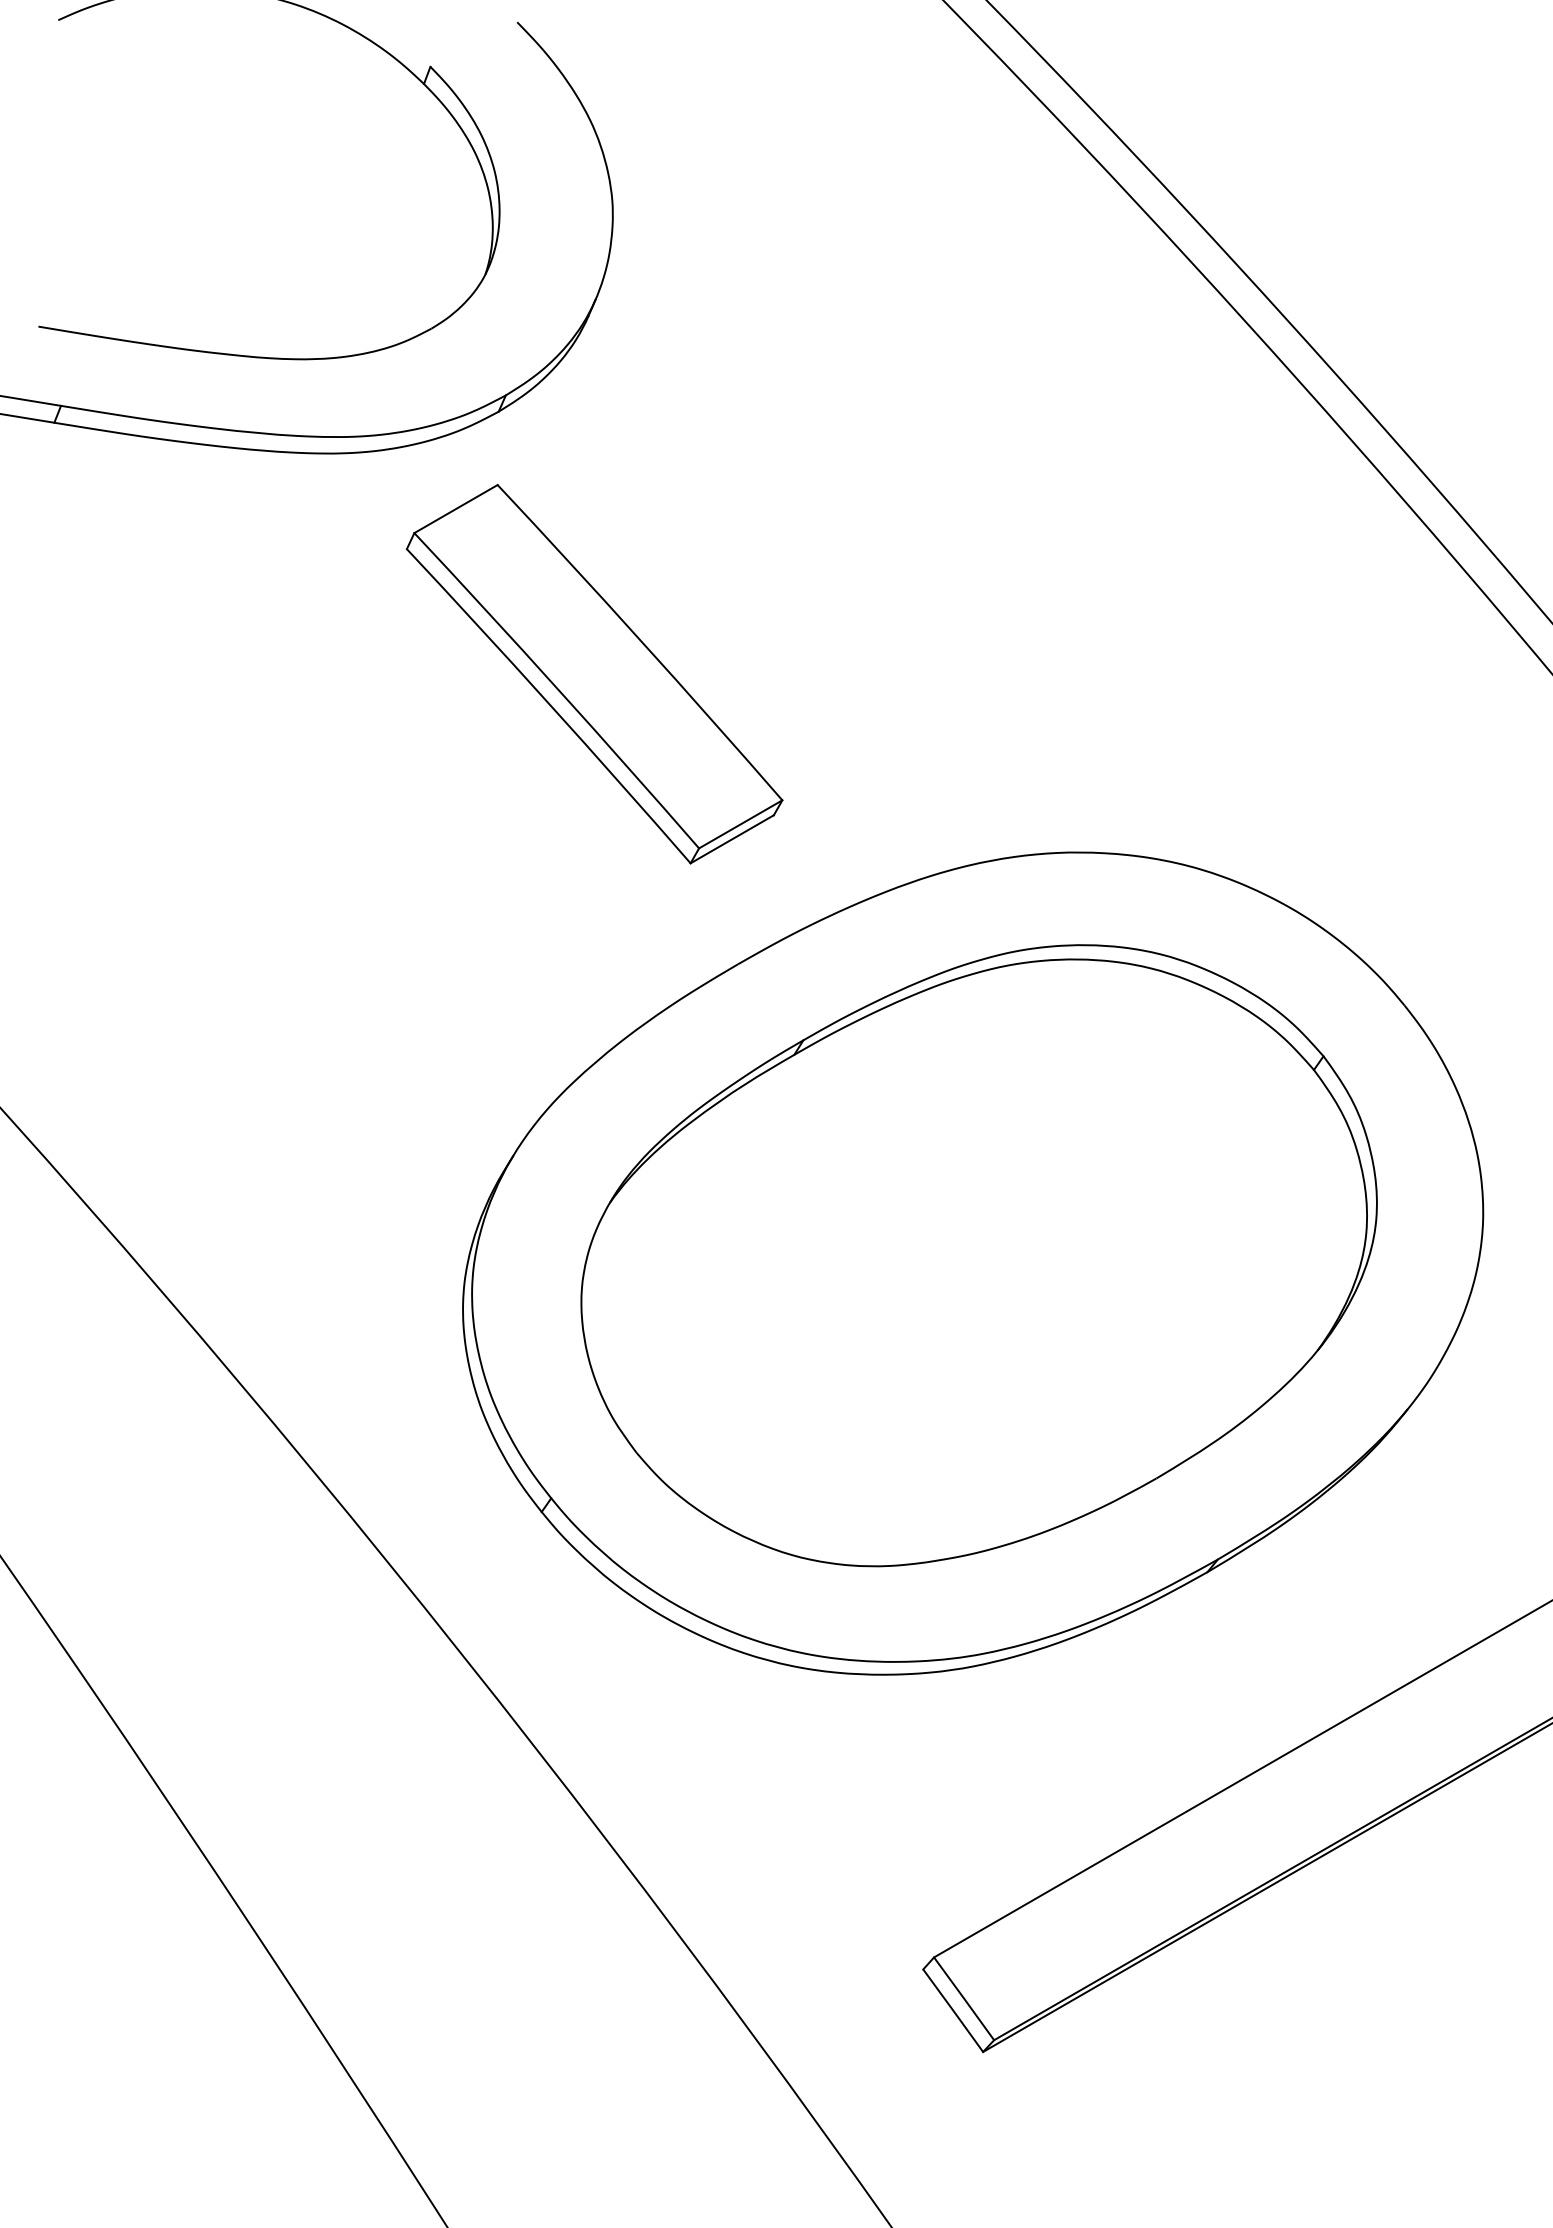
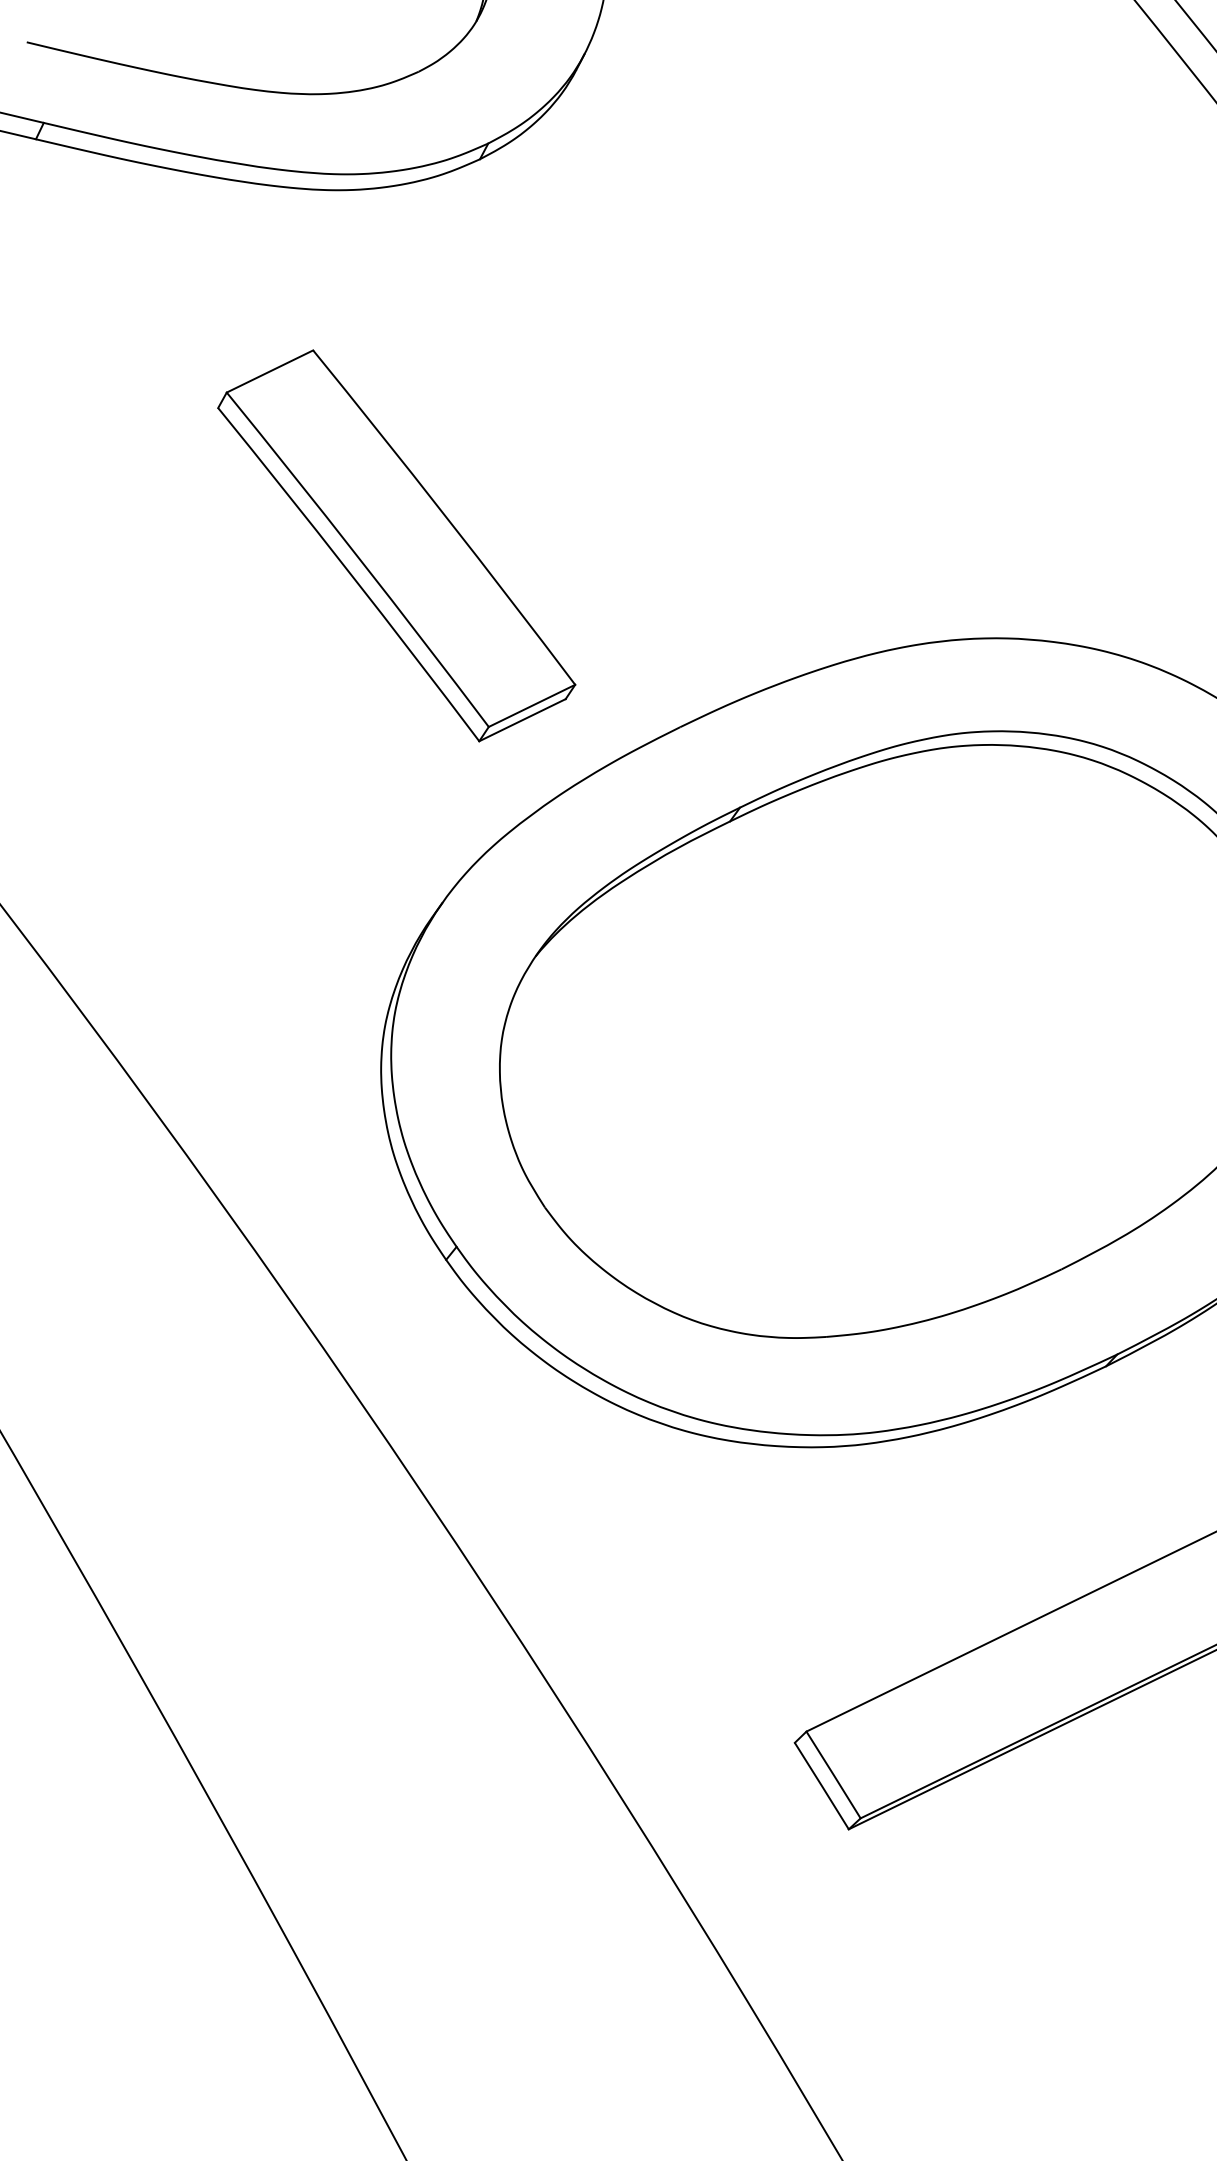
part: (594, 674) -> (396, 546), moved

